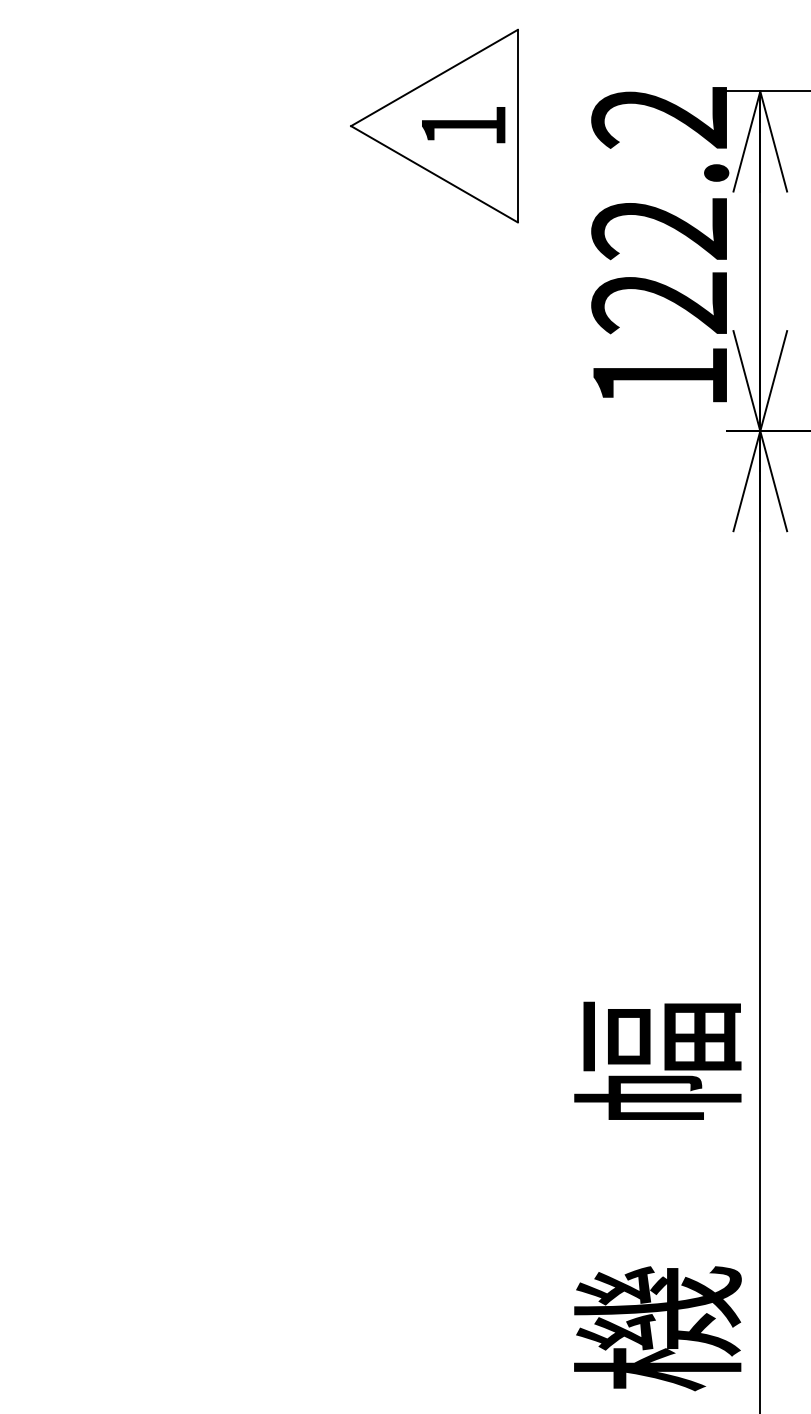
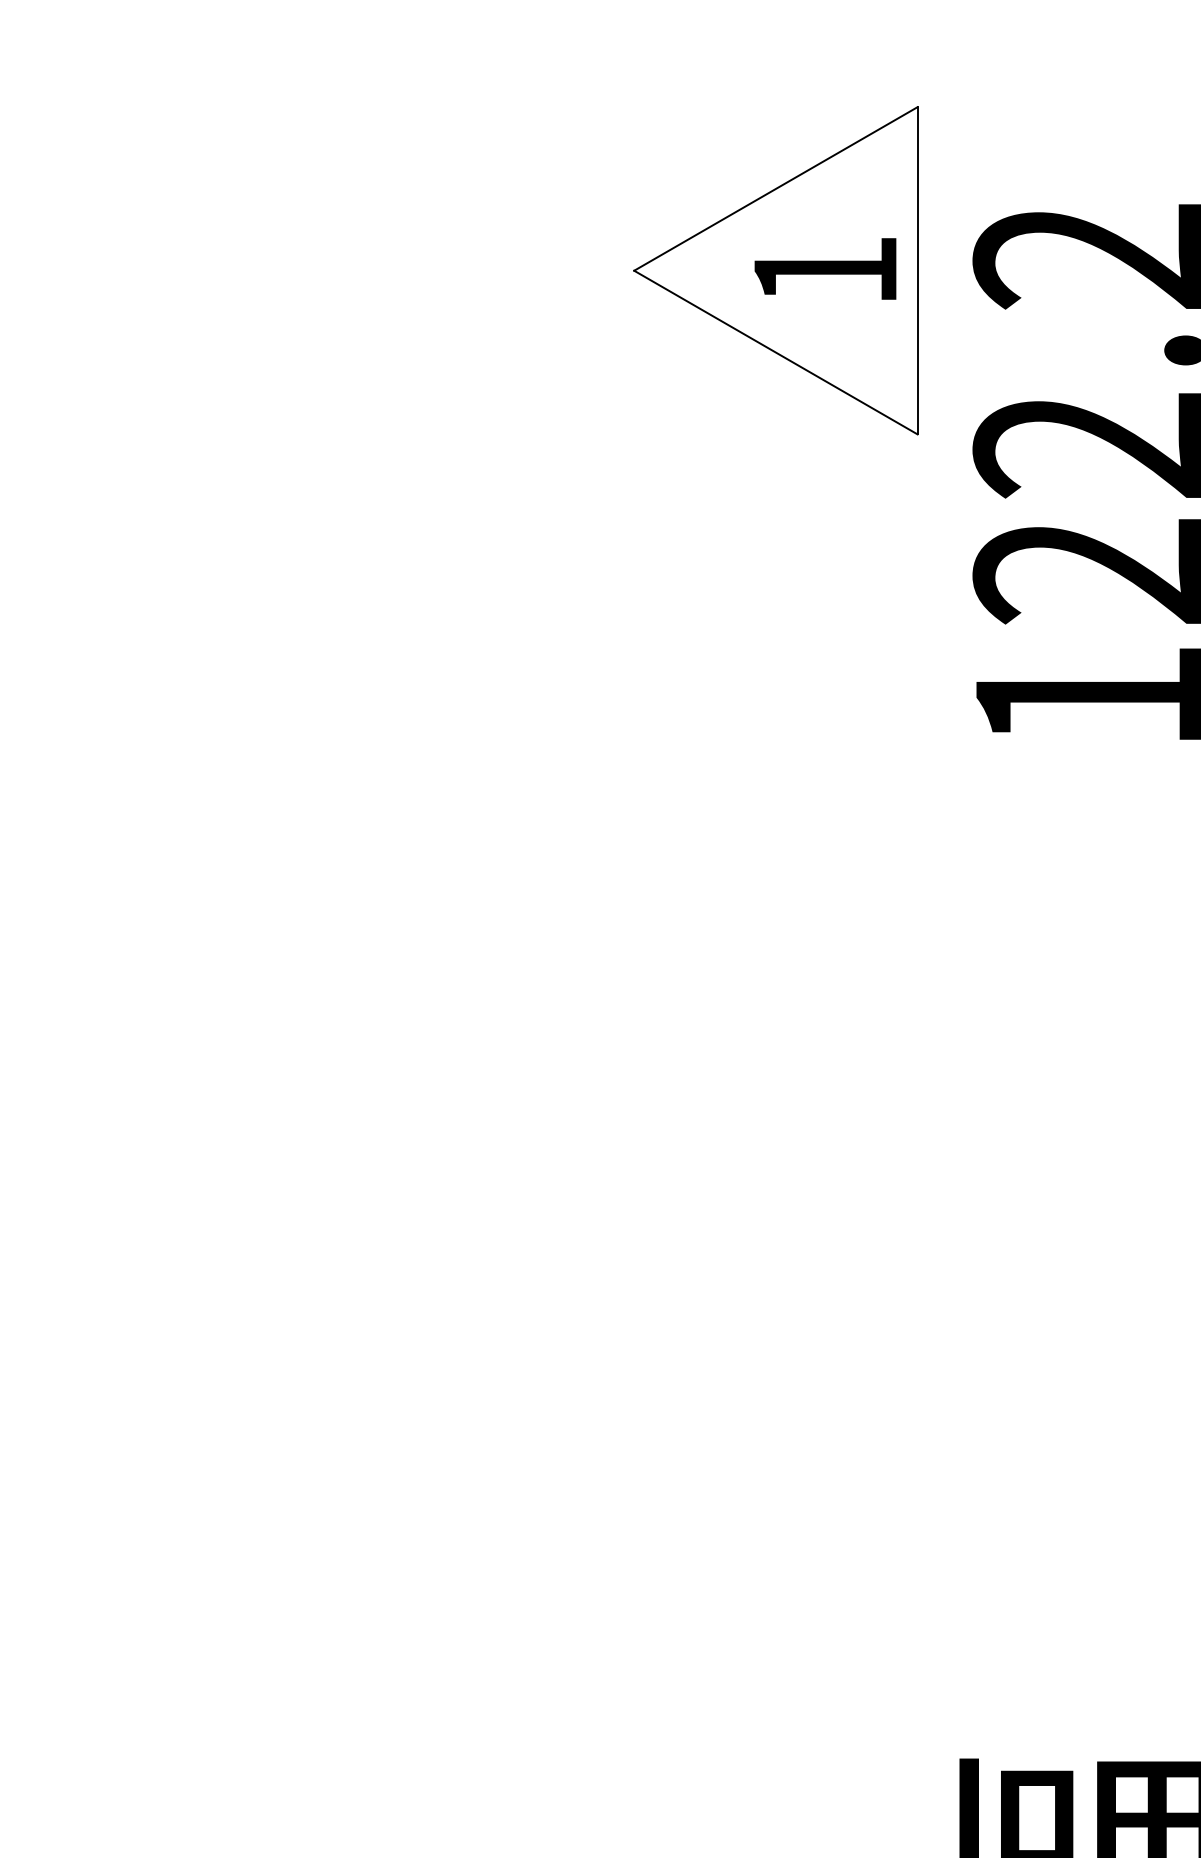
part: (434, 125) -> (775, 269), moved

